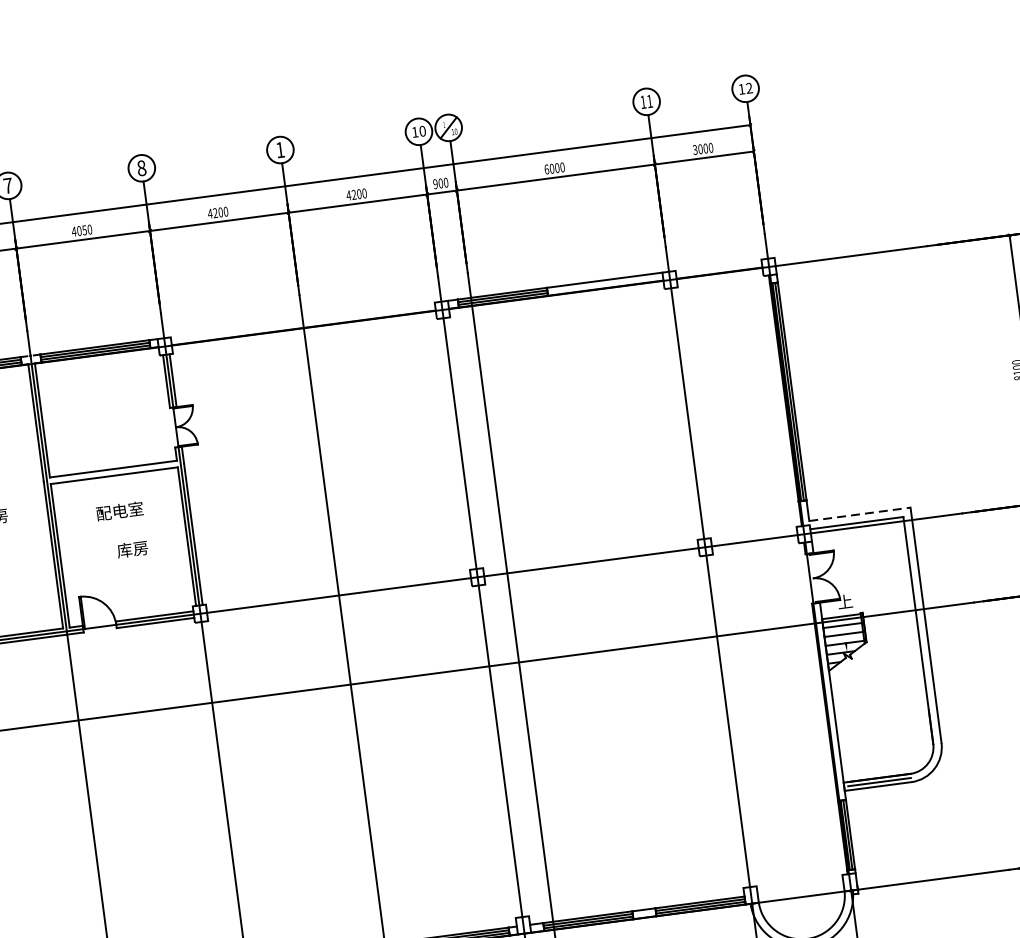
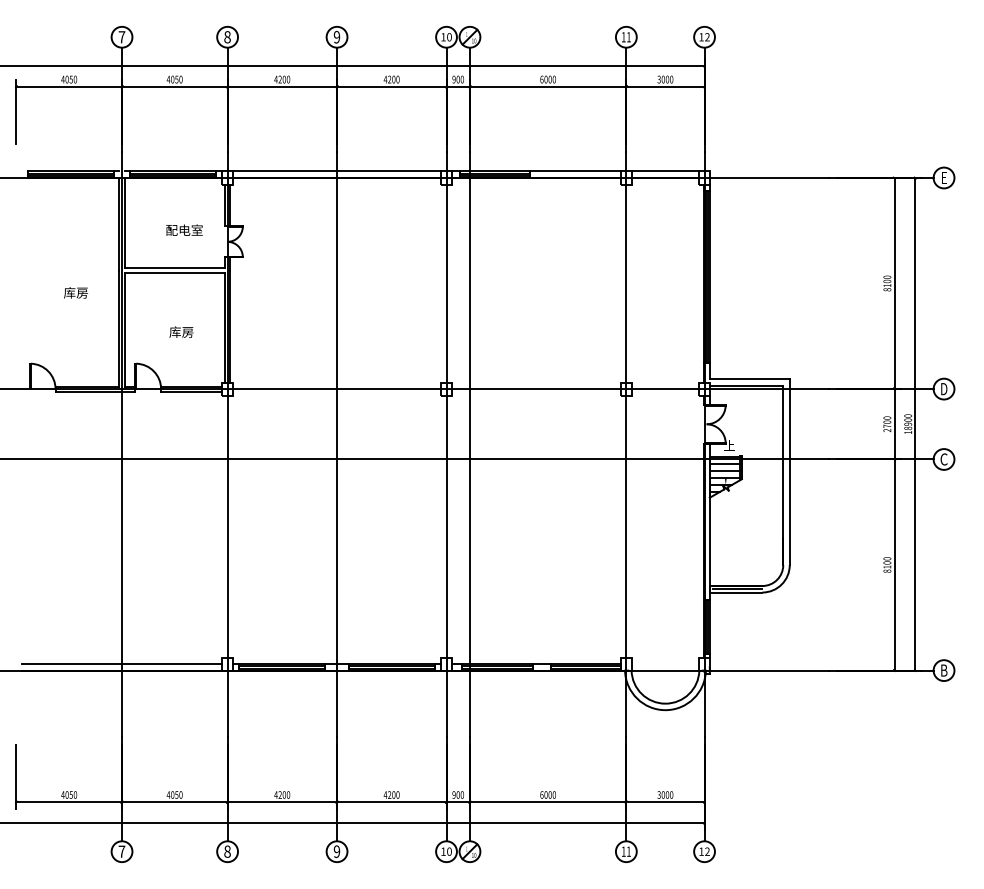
text: (279, 149) -> (336, 36), 1 -> 9
line: (718, 265) -> (665, 171), added
line: (302, 320) -> (336, 171), added
text: (119, 510) -> (184, 229), moved
line: (860, 514) -> (750, 379), dashed -> solid

